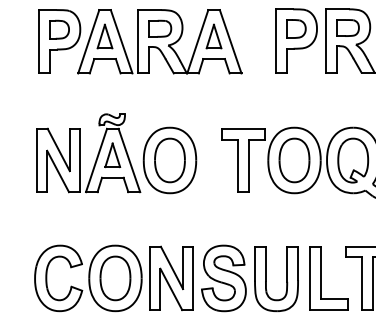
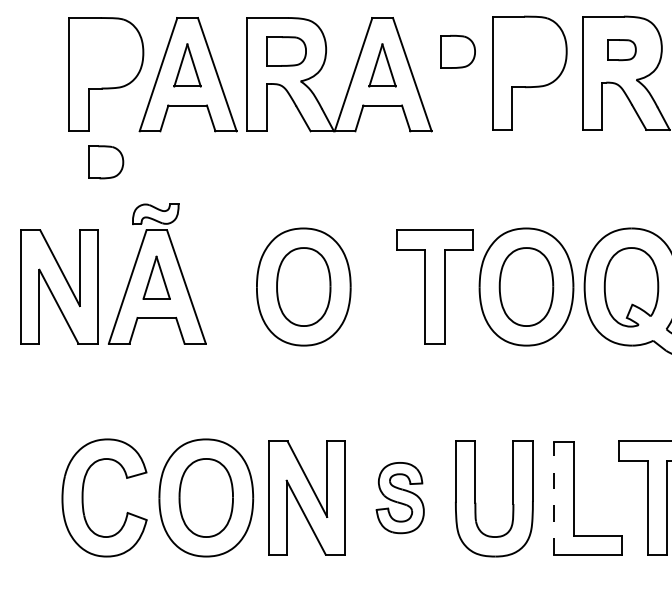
part: (347, 27) -> (621, 49), size x0.7
part: (296, 28) -> (458, 50), moved
part: (59, 29) -> (106, 161), moved
part: (80, 153) -> (99, 274), moved
part: (223, 278) -> (399, 498), size x0.6
line: (309, 278) -> (553, 498), solid -> dashed

